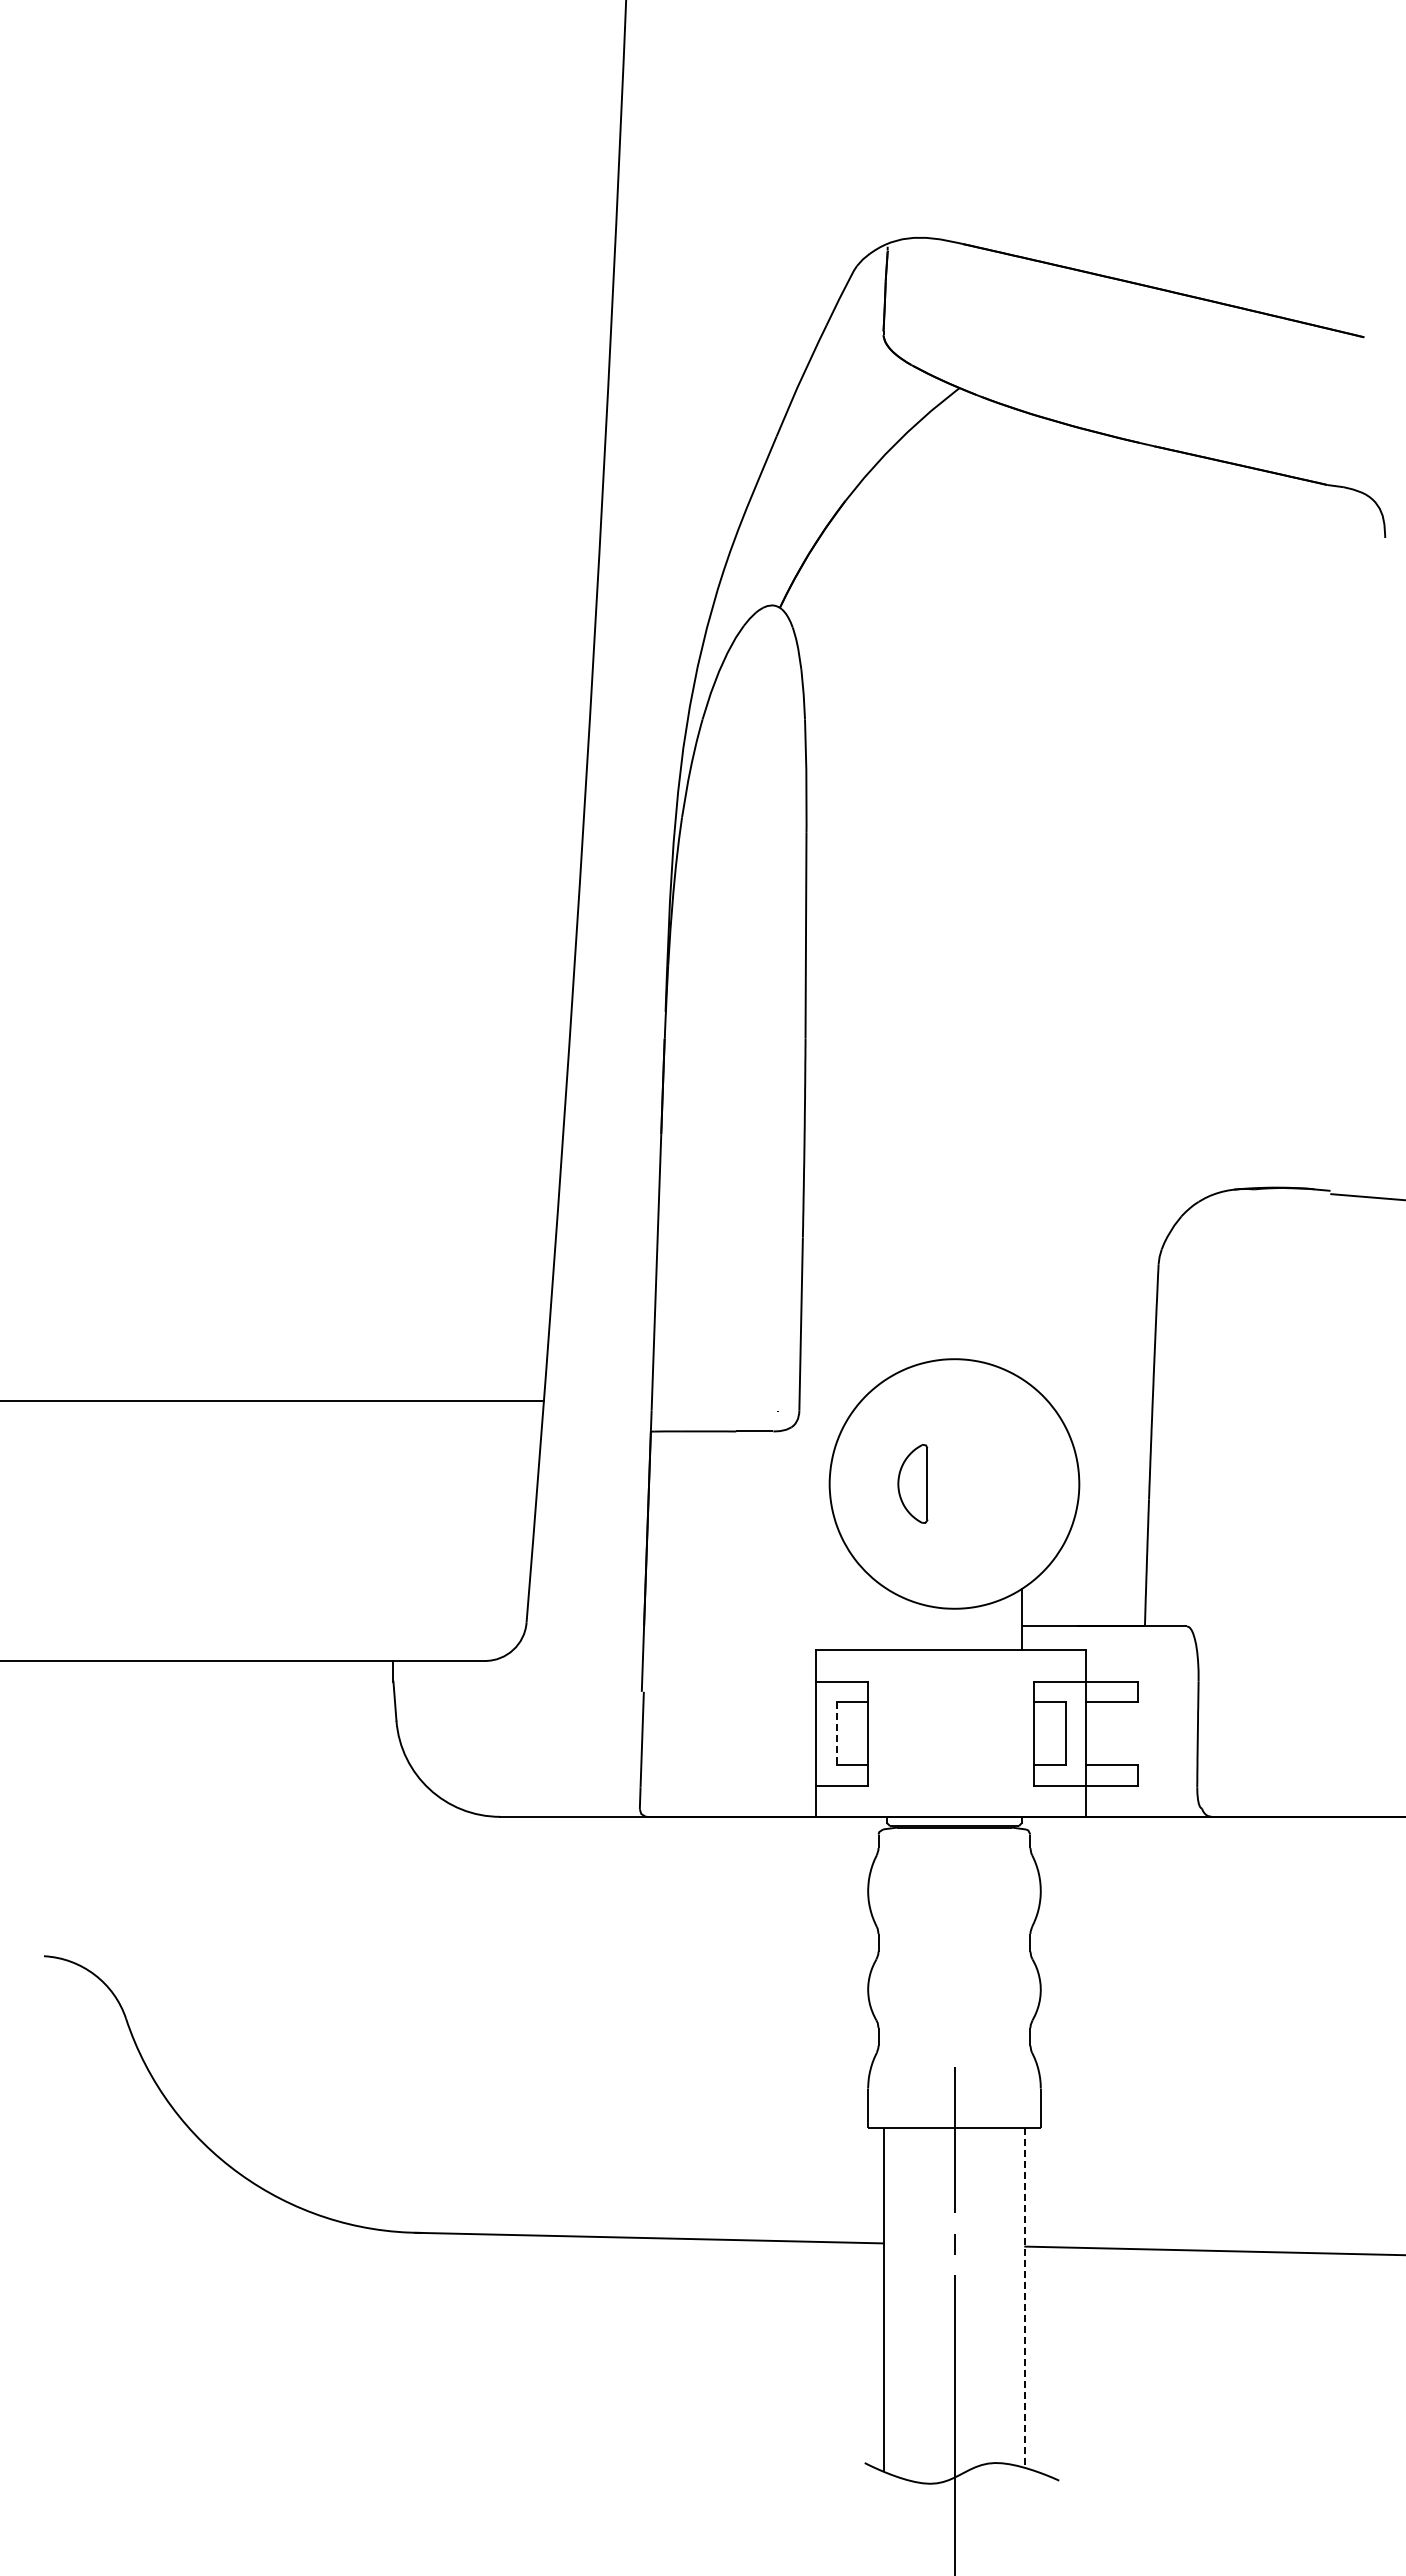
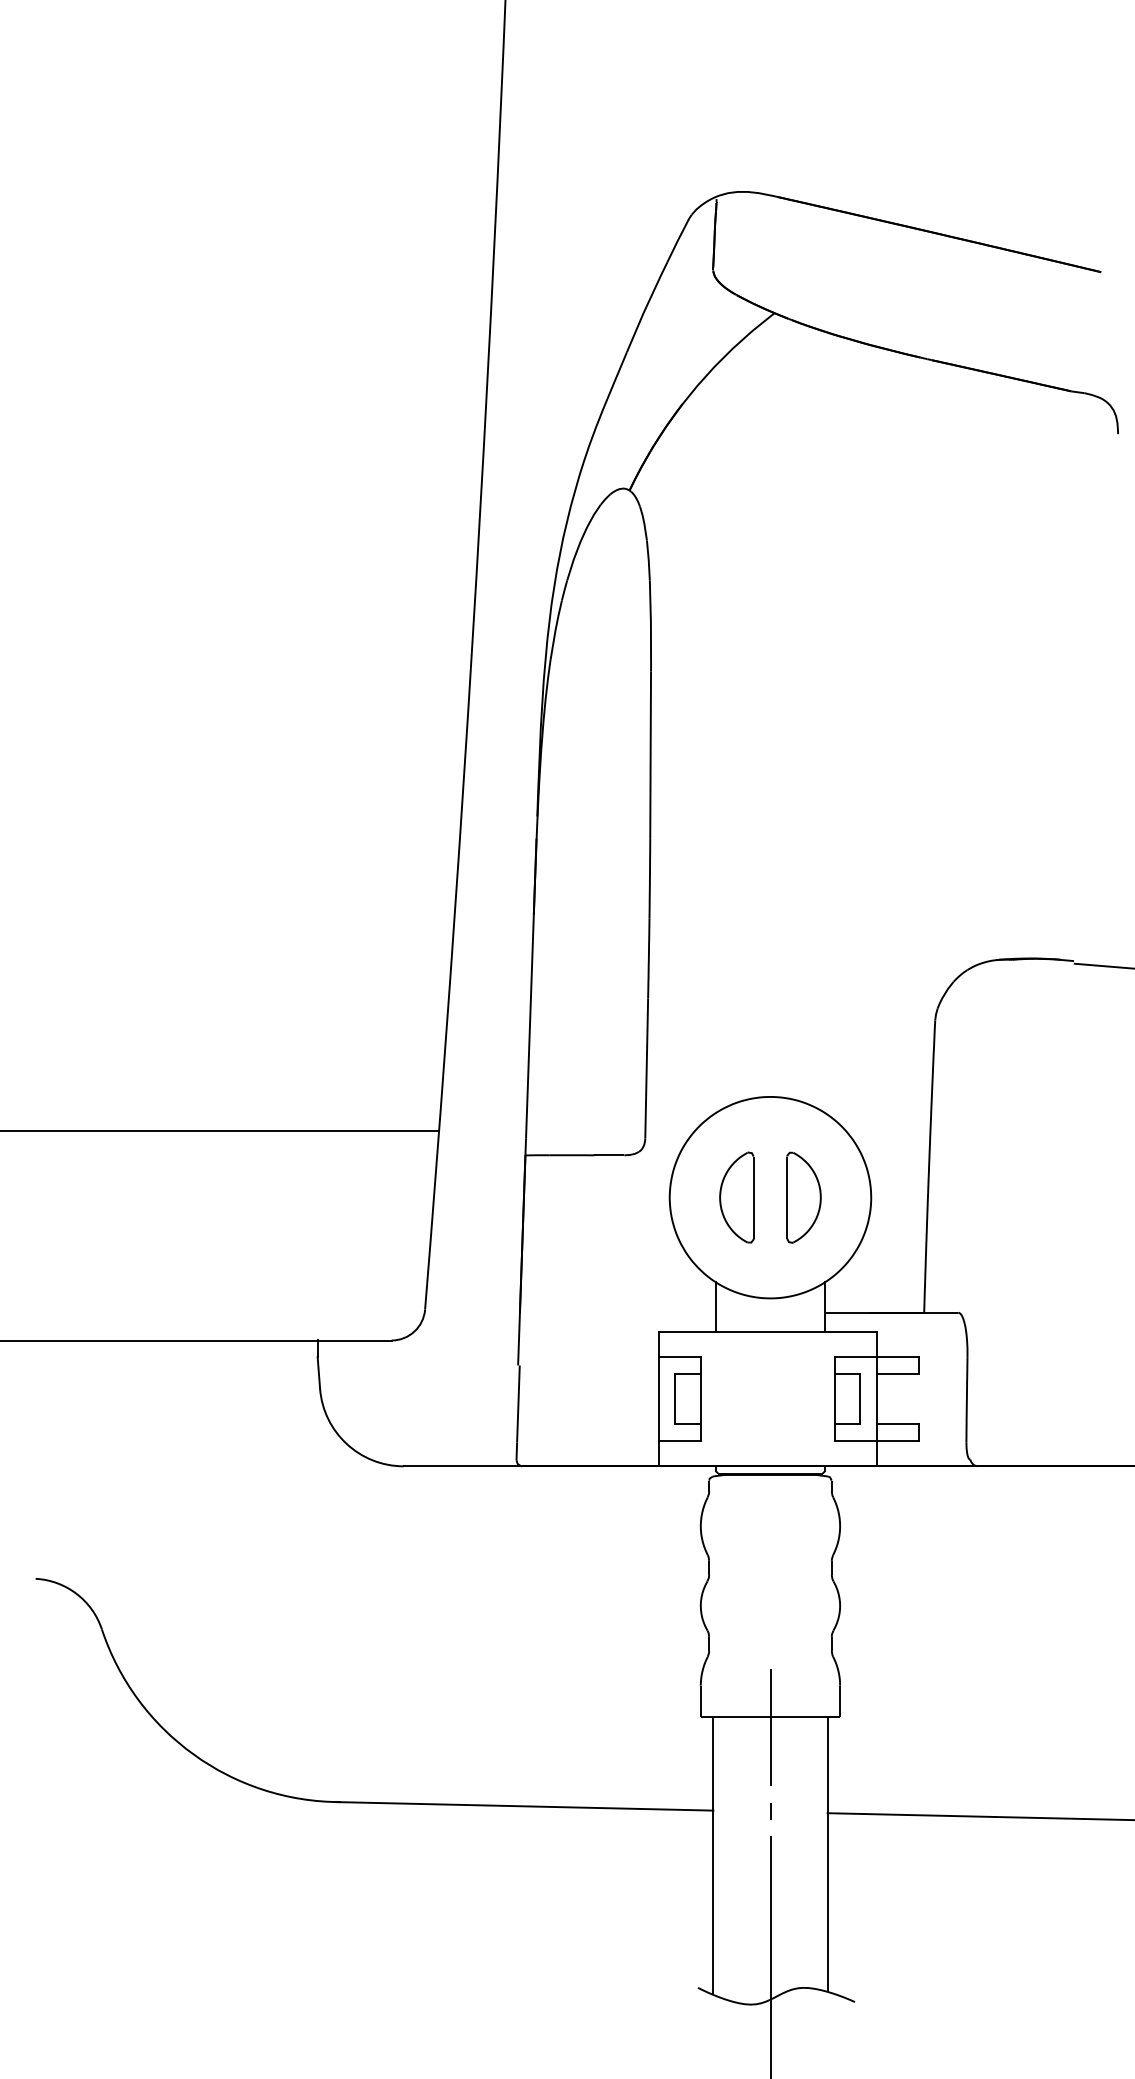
part: (912, 1483) -> (736, 1197), size x1.43
part: (995, 1483) -> (803, 1197), added
line: (886, 1619) -> (715, 1307), added
line: (836, 1734) -> (675, 1399), dashed -> solid
line: (1025, 2298) -> (827, 1855), dashed -> solid

